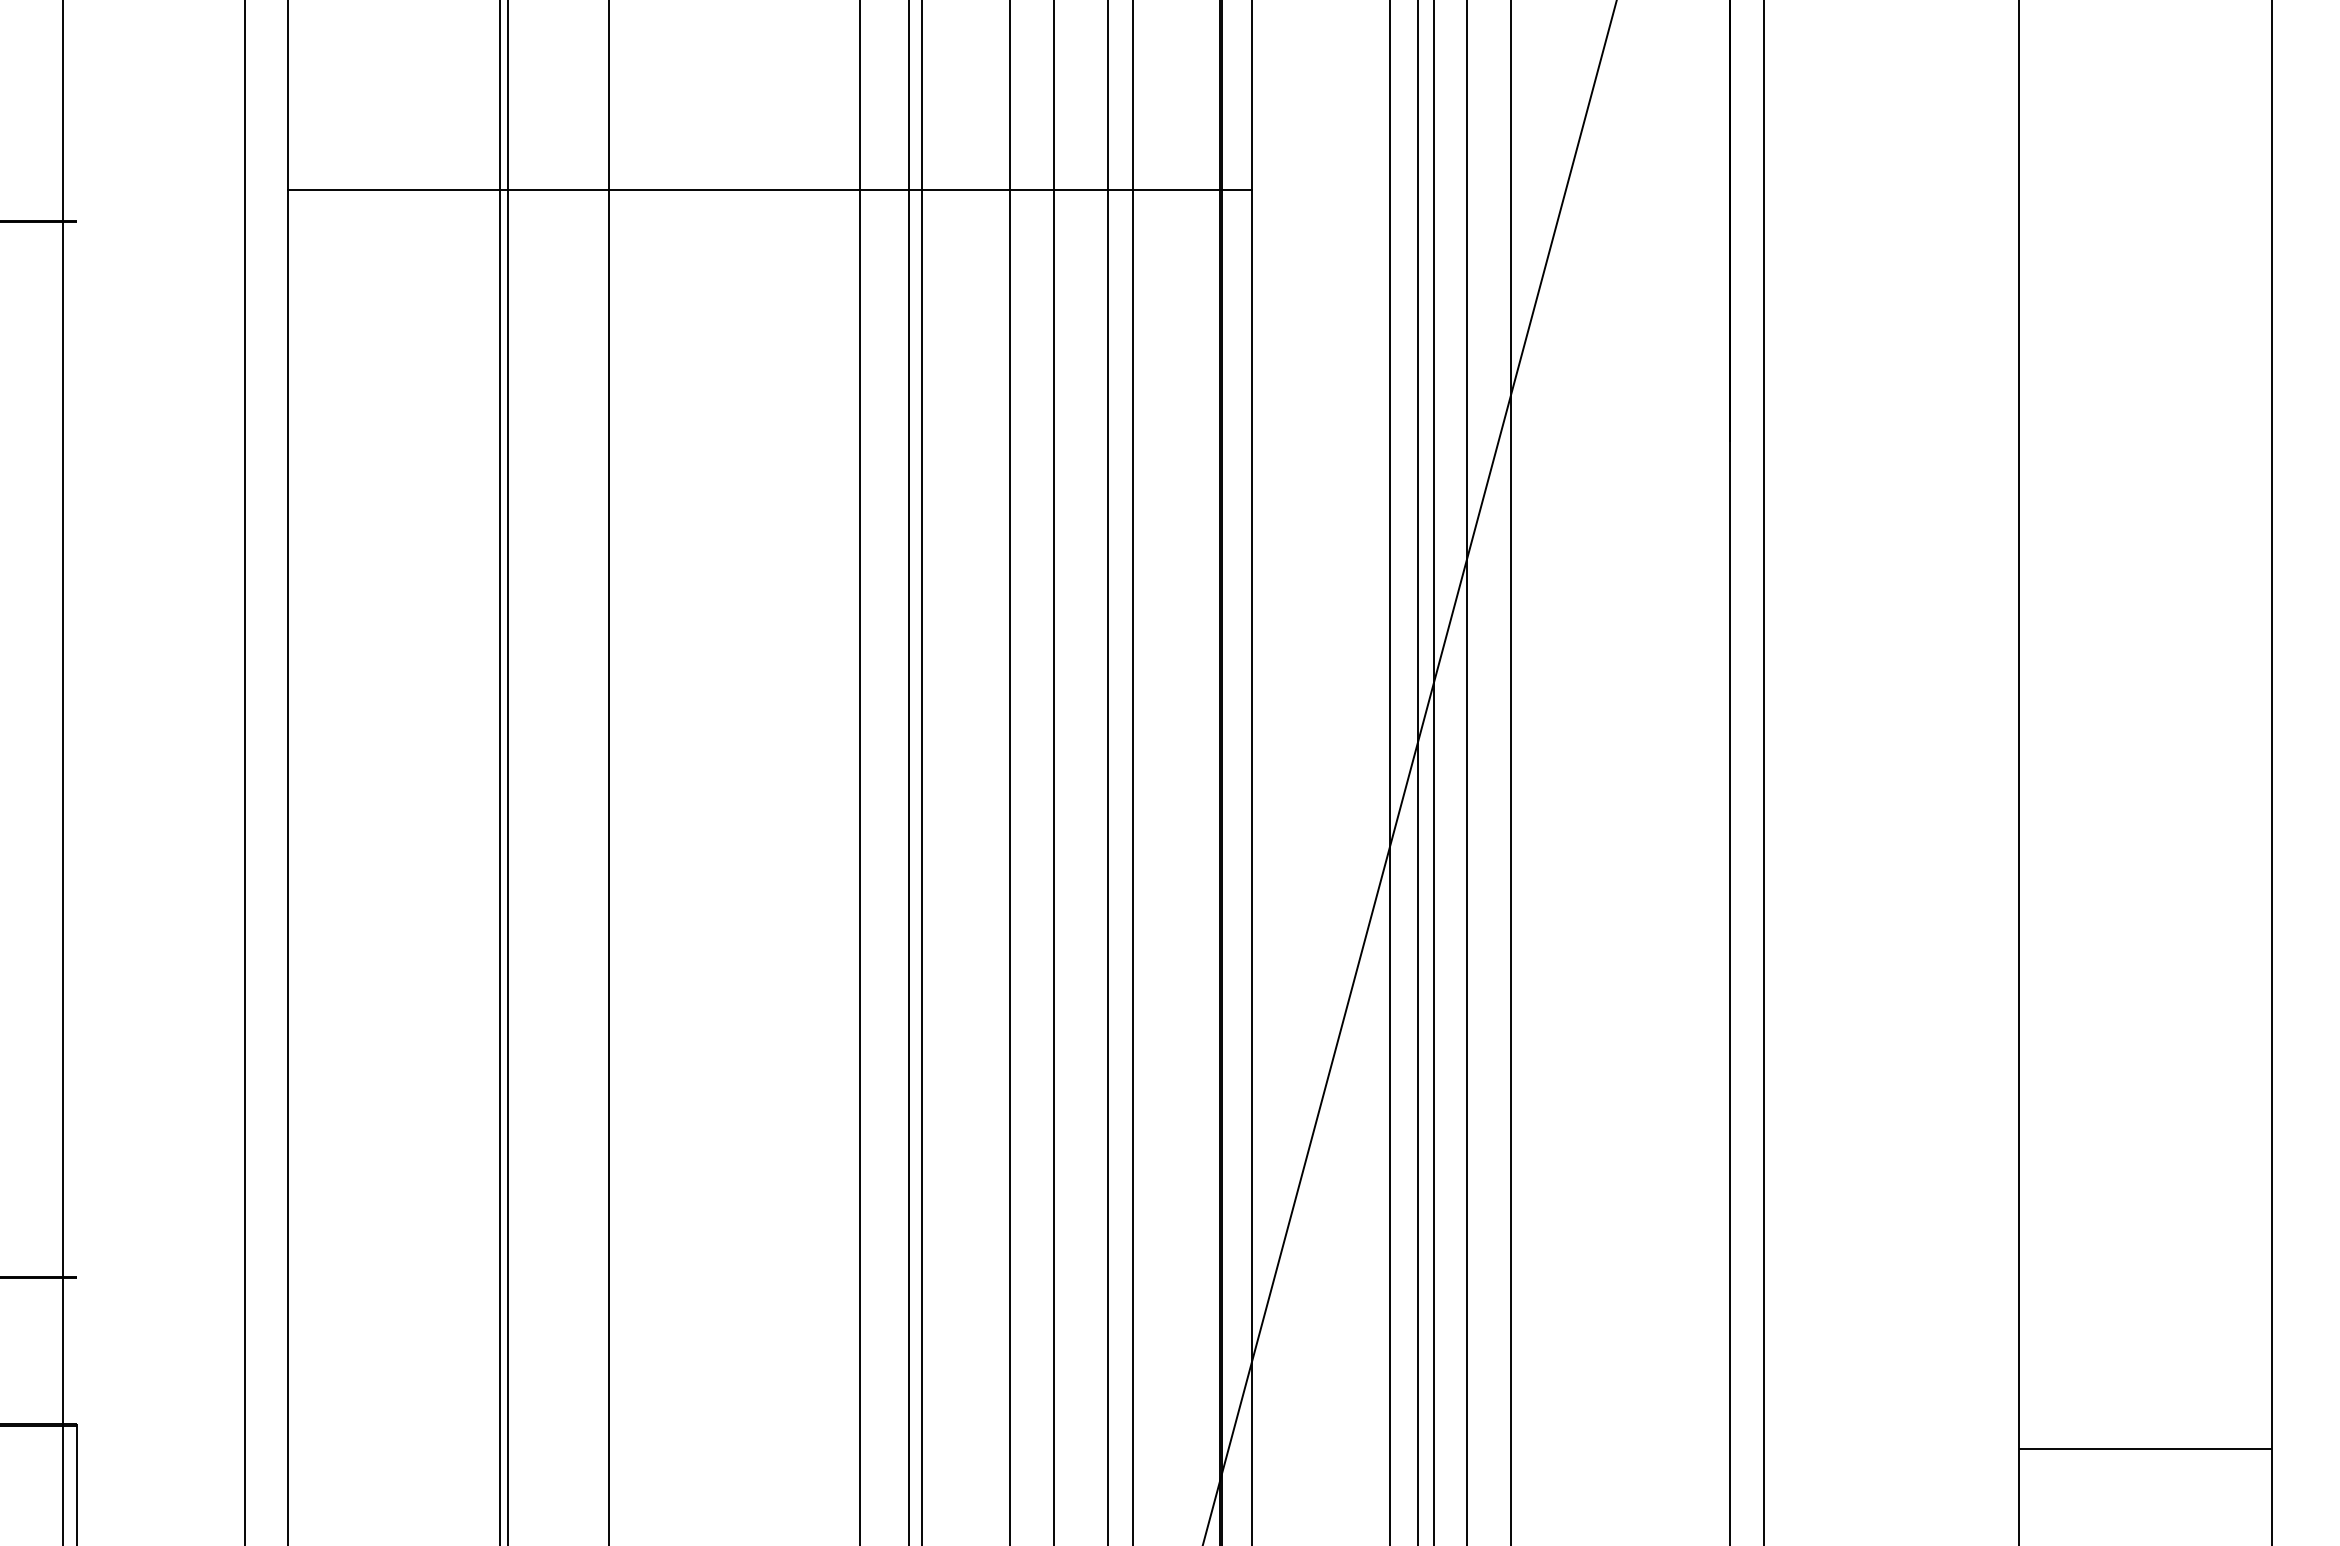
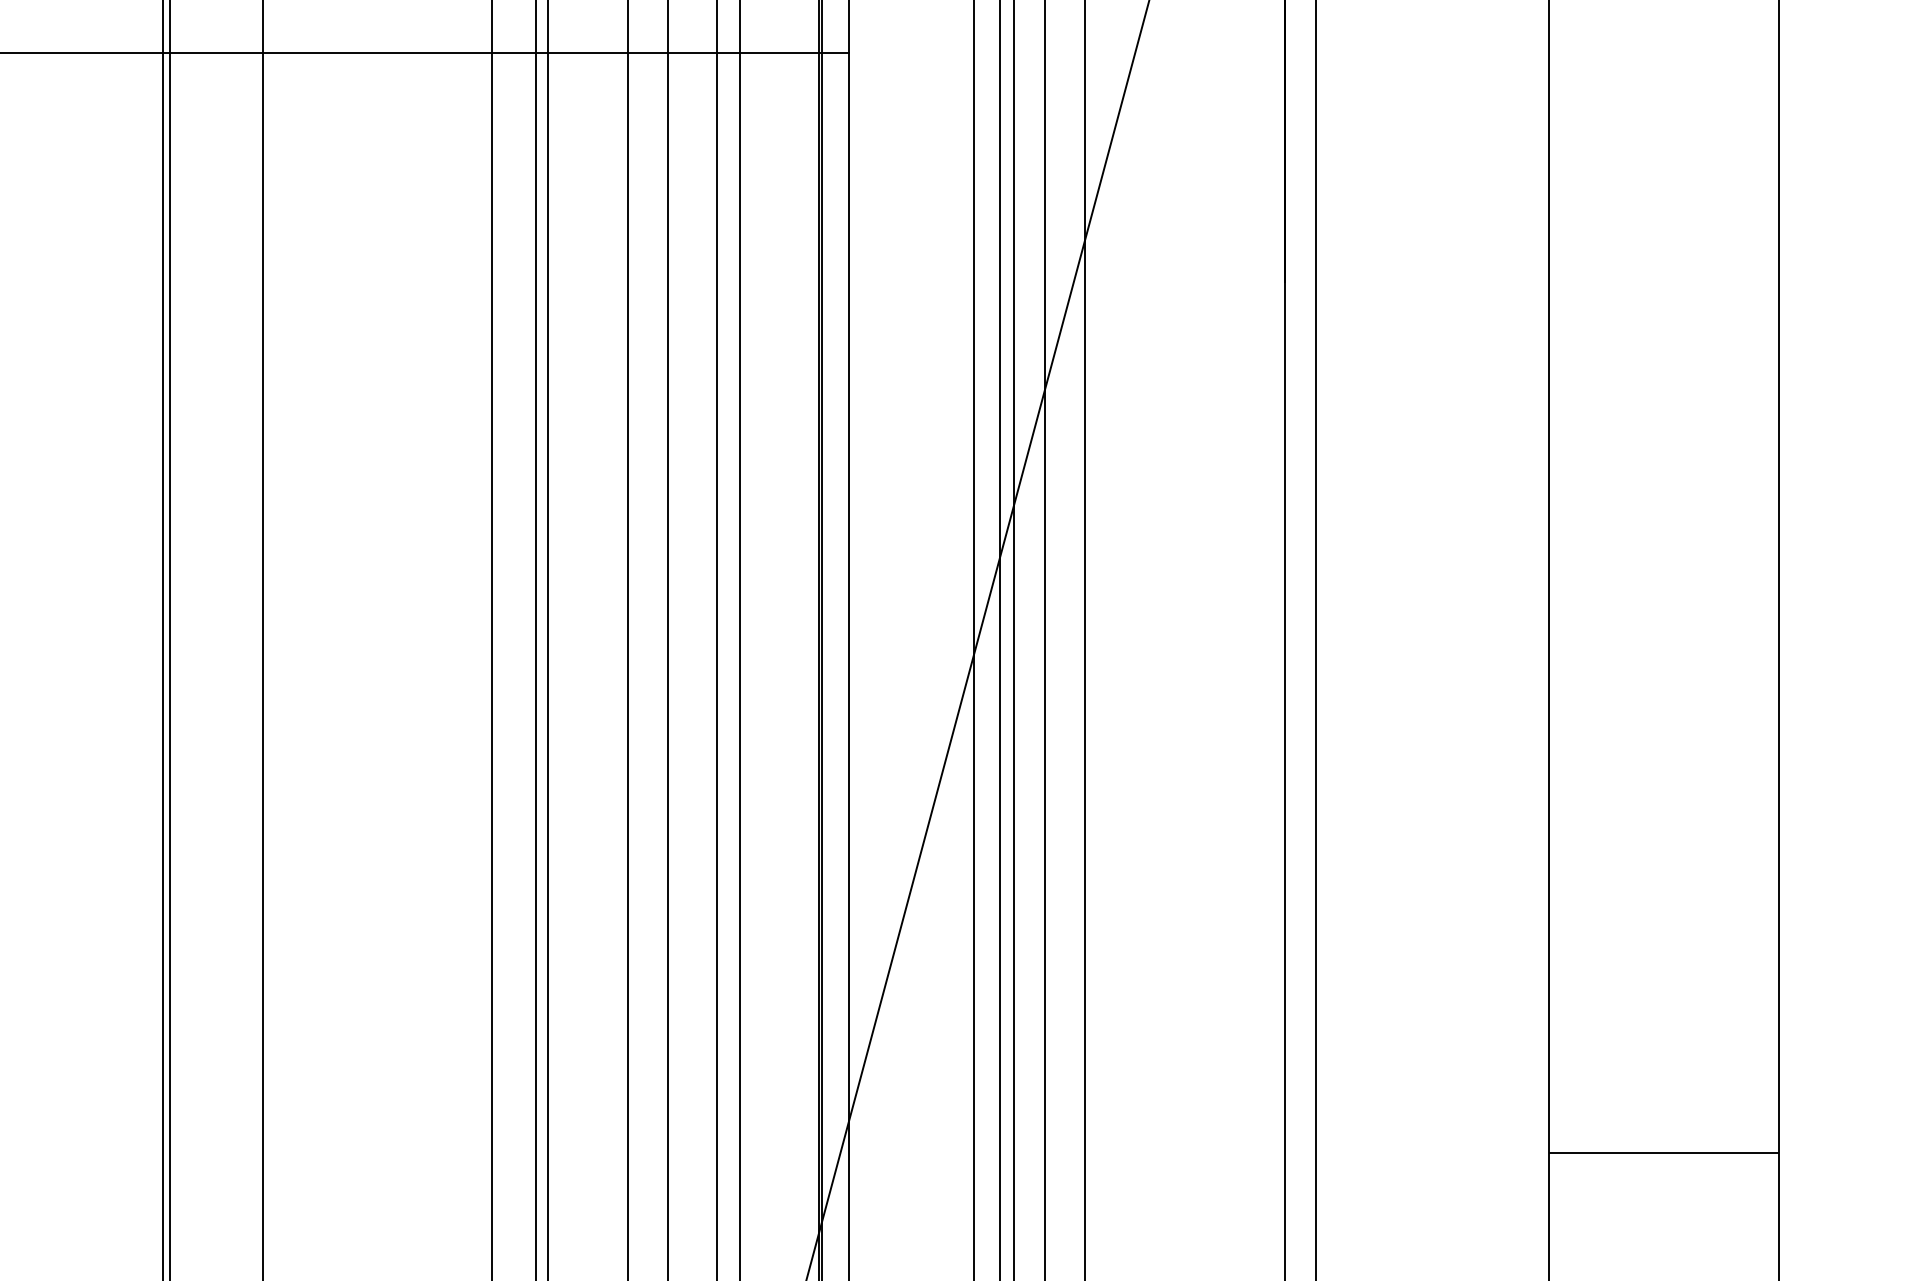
line: (2145, 1448) -> (1663, 1152), moved

